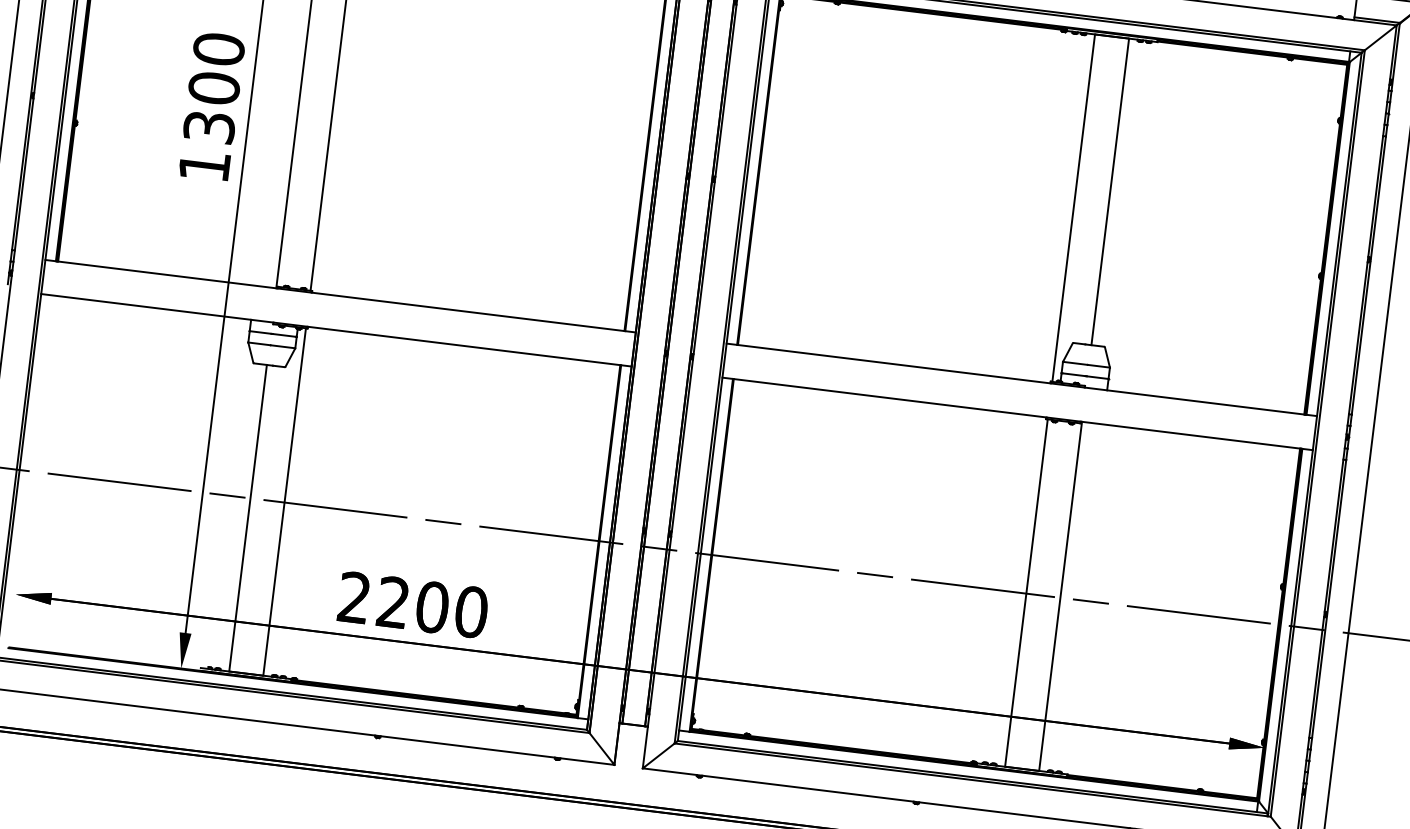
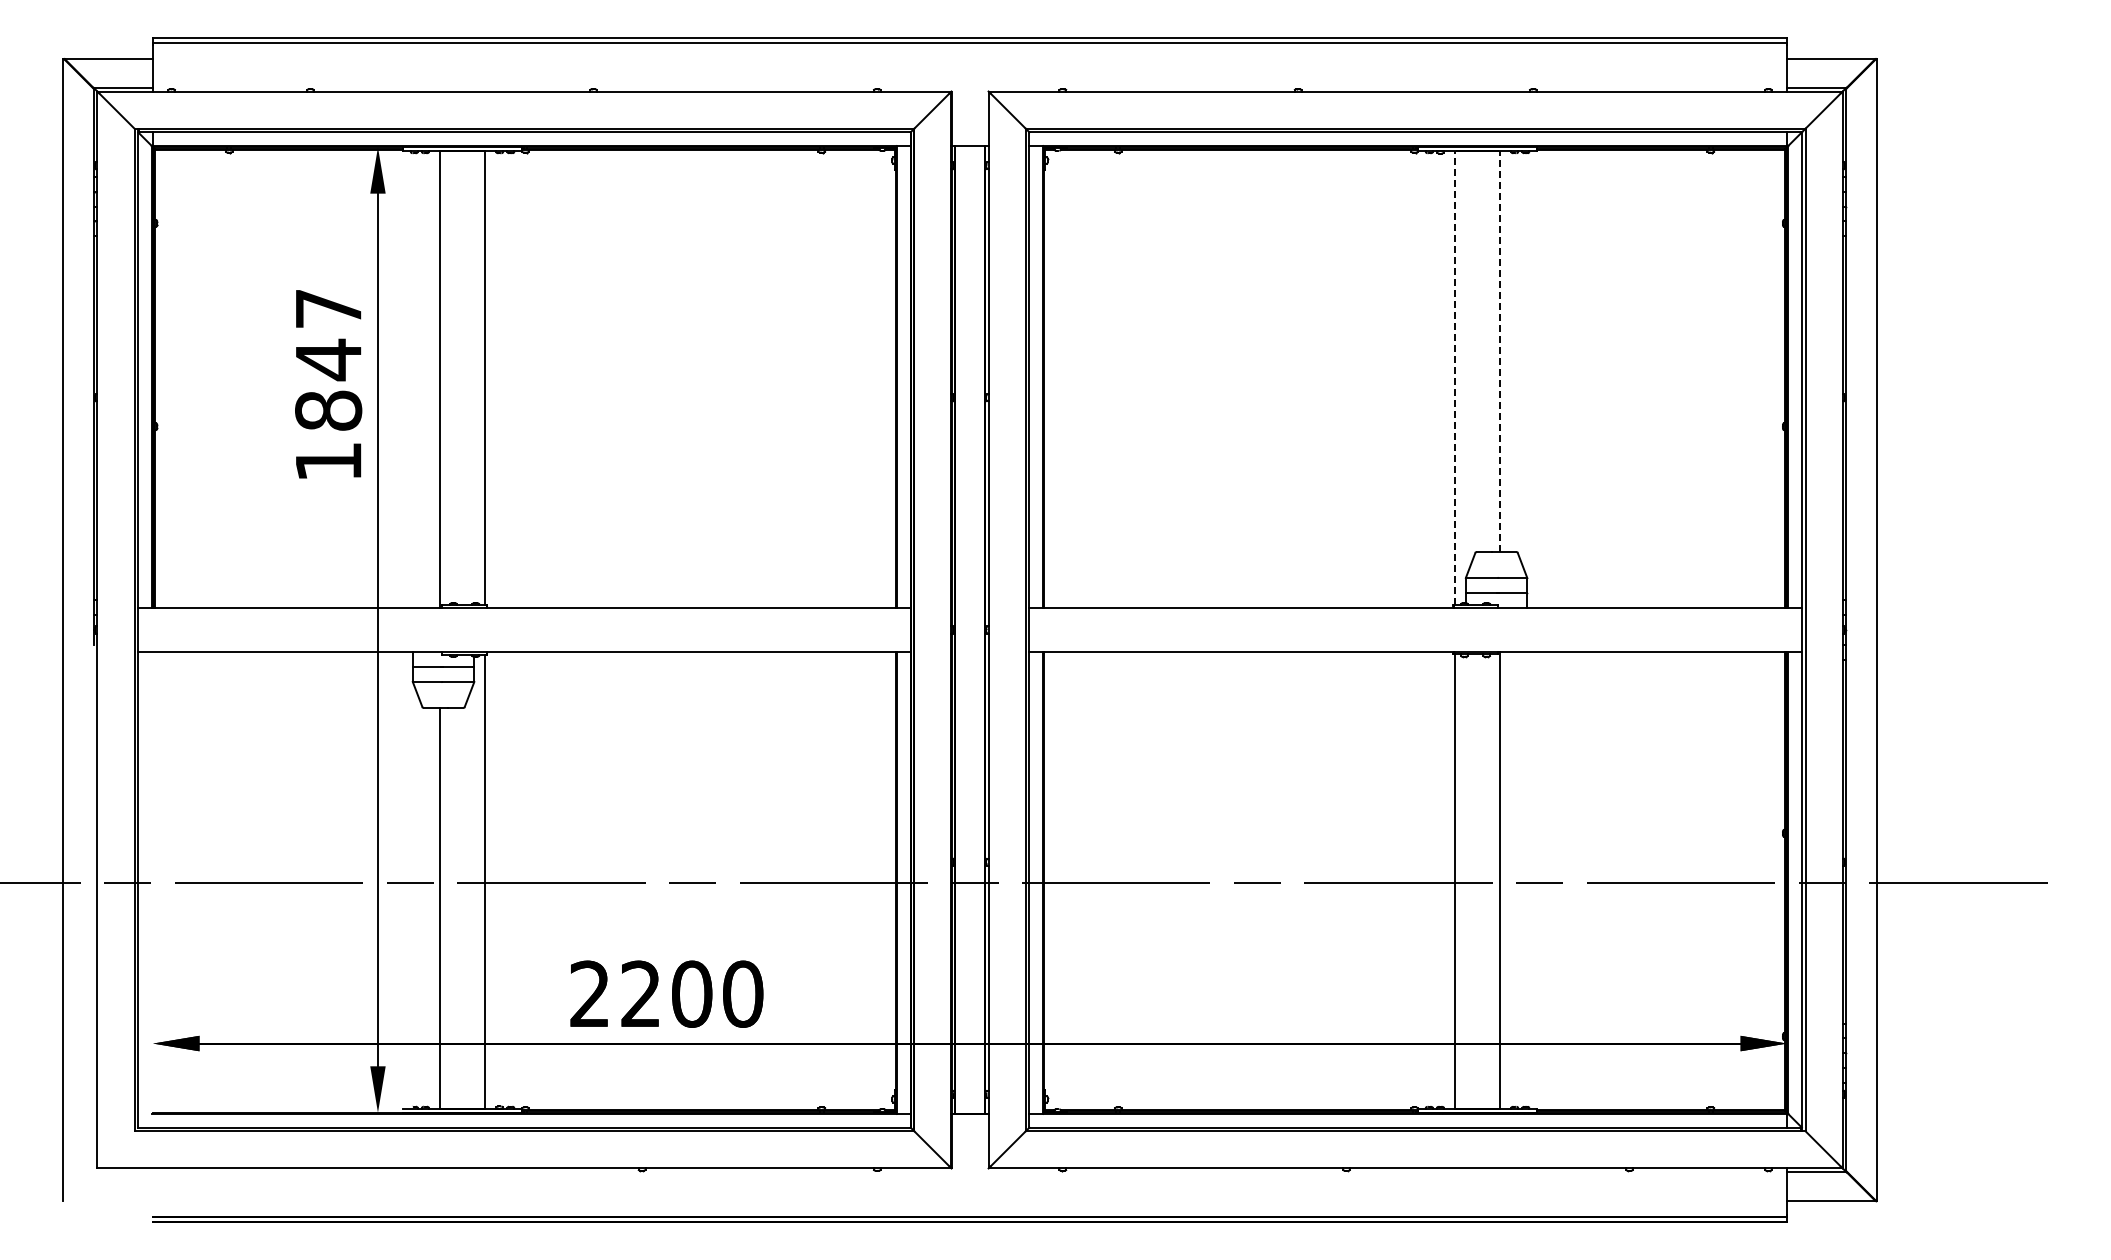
text: (214, 88) -> (328, 359), 1300 -> 1847
line: (1109, 191) -> (1499, 351), solid -> dashed
line: (1073, 207) -> (1455, 377), solid -> dashed

